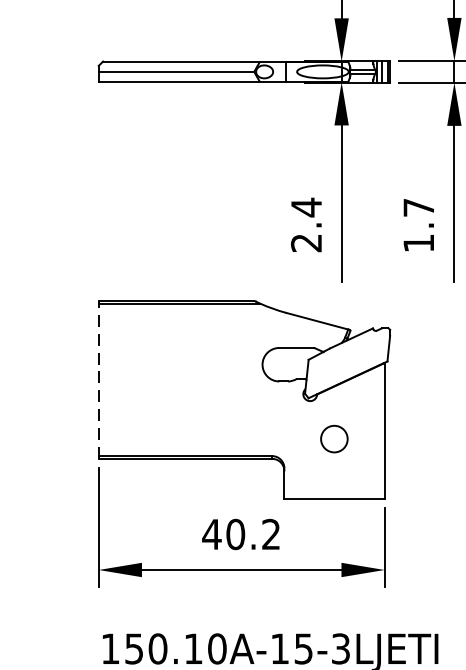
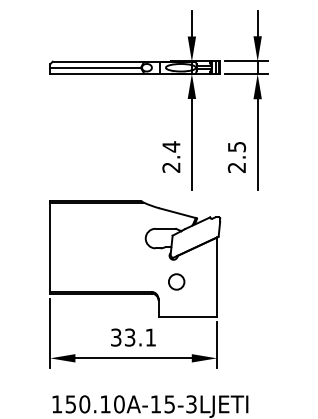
text: (418, 225) -> (236, 157), 1.7 -> 2.5
line: (99, 378) -> (50, 246), dashed -> solid
circle: (334, 438) -> (176, 281), moved
text: (239, 534) -> (132, 337), 40.2 -> 33.1

